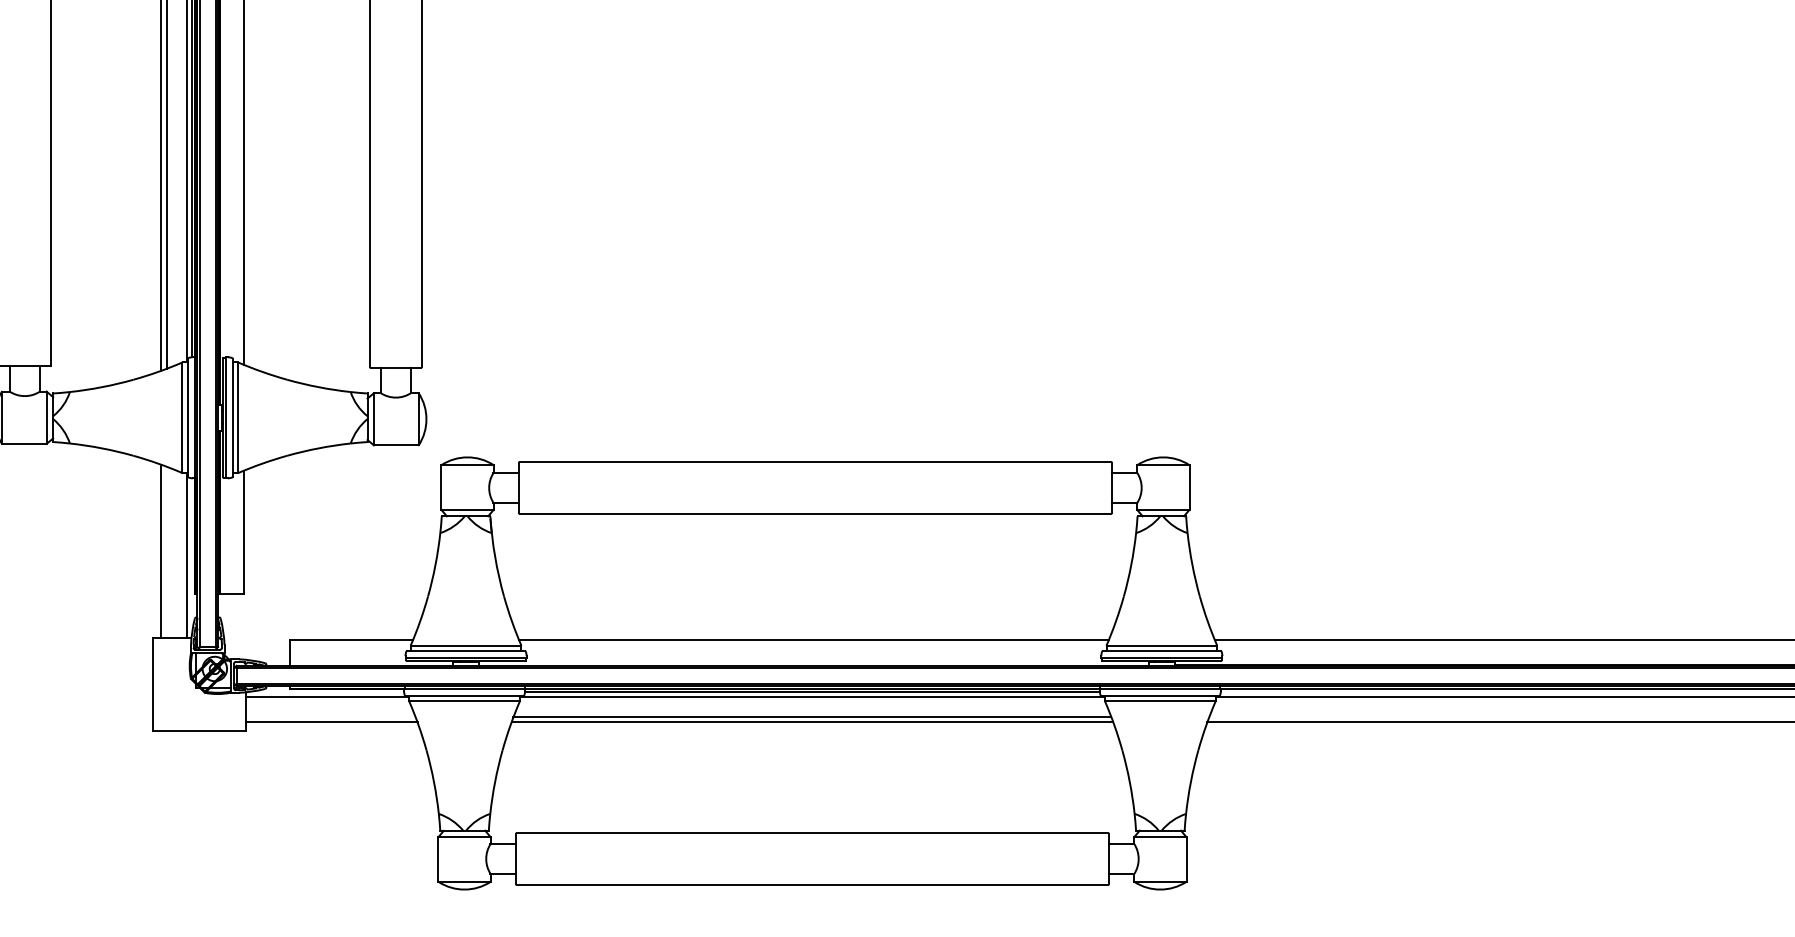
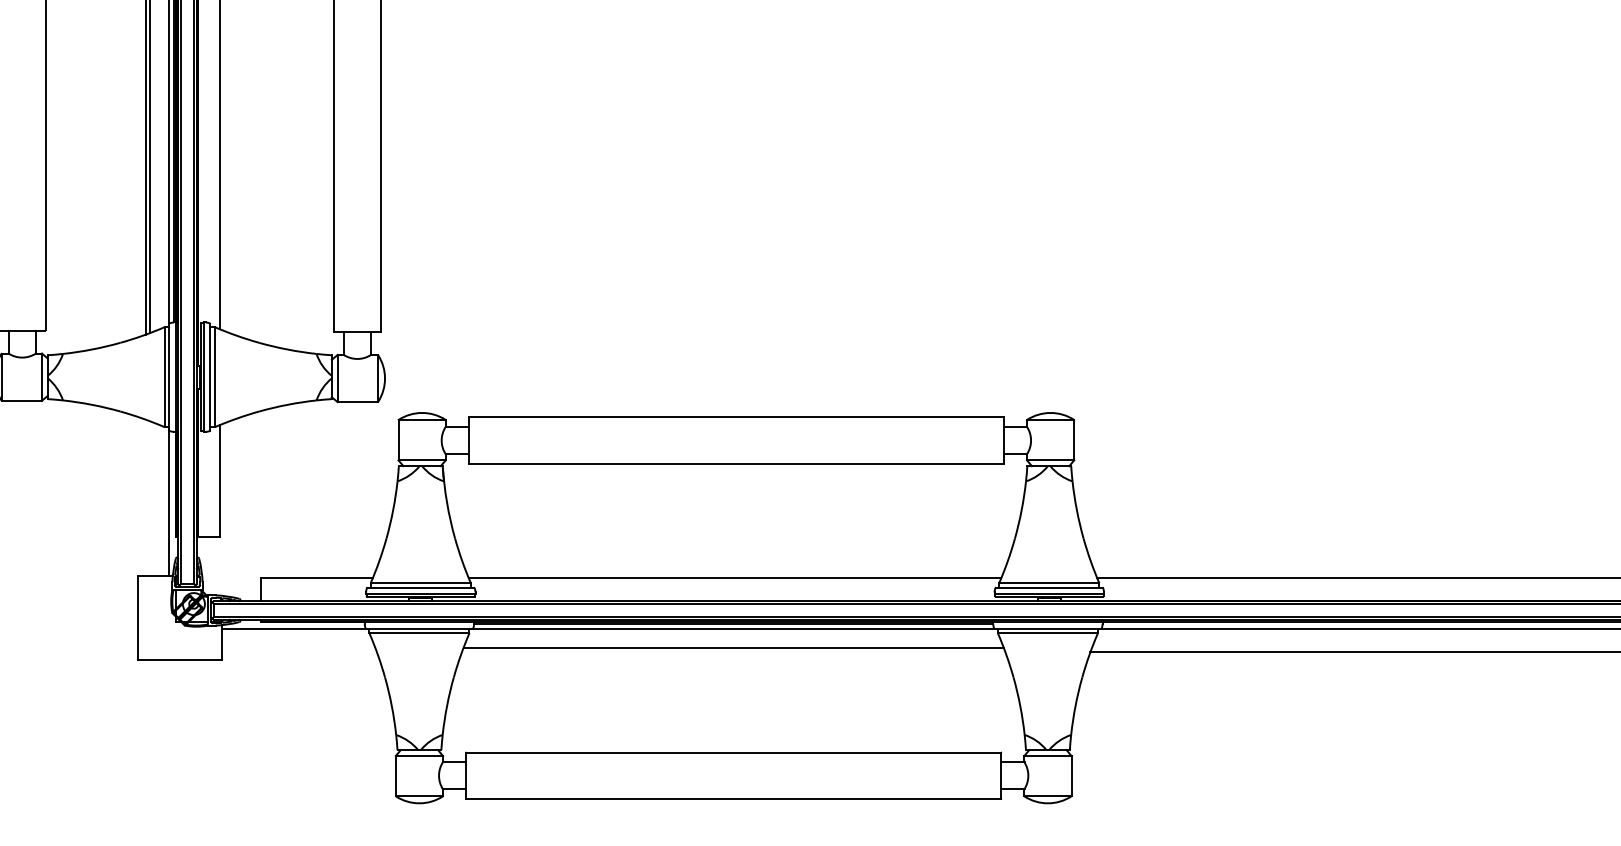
line: (161, 550) -> (145, 497), removed
line: (331, 722) -> (299, 652), removed
line: (812, 722) -> (733, 652), removed

